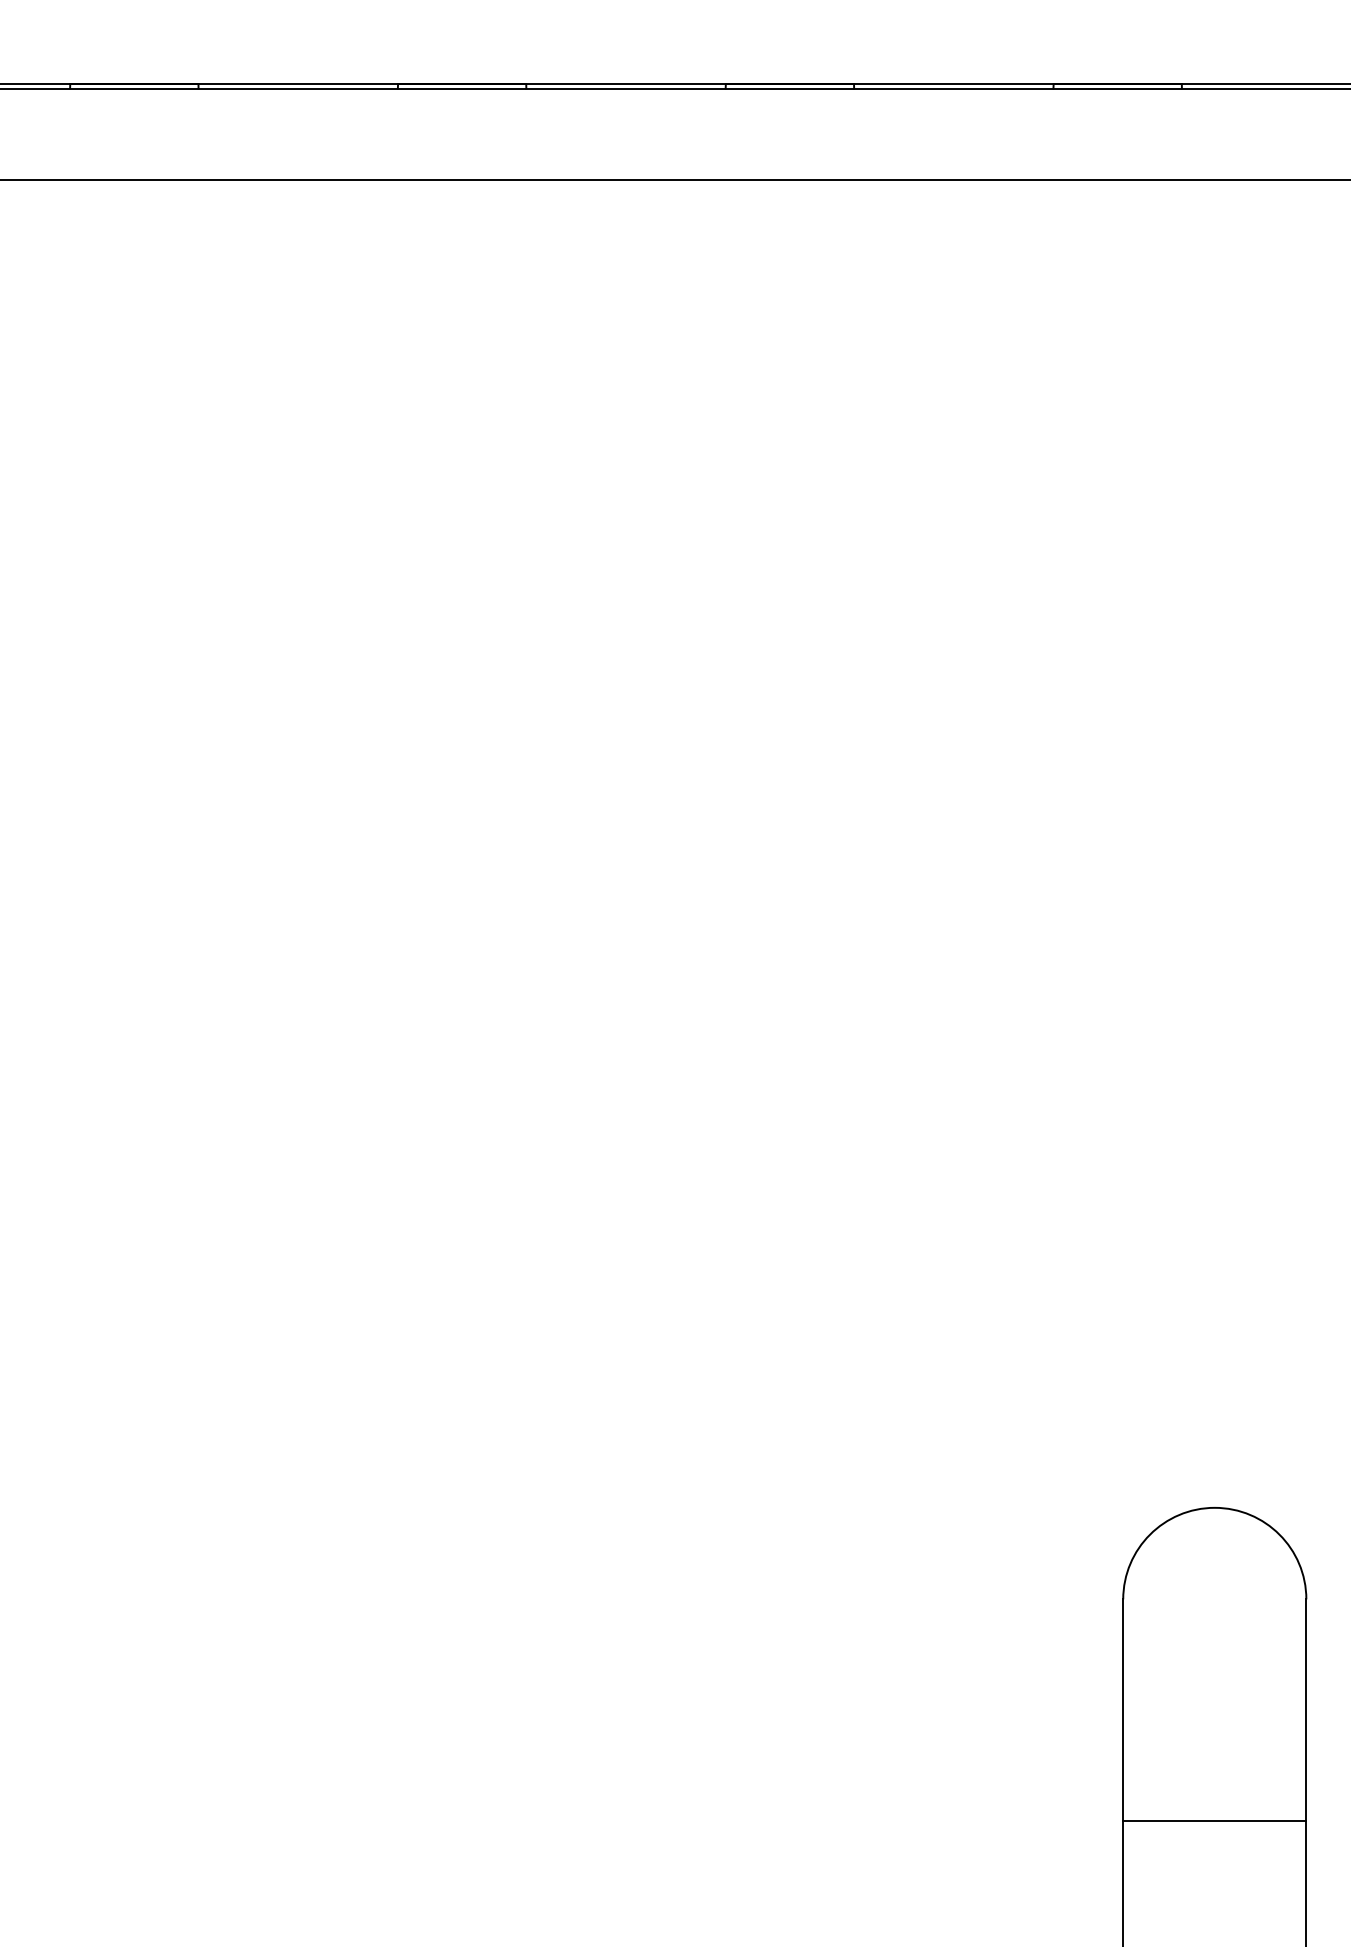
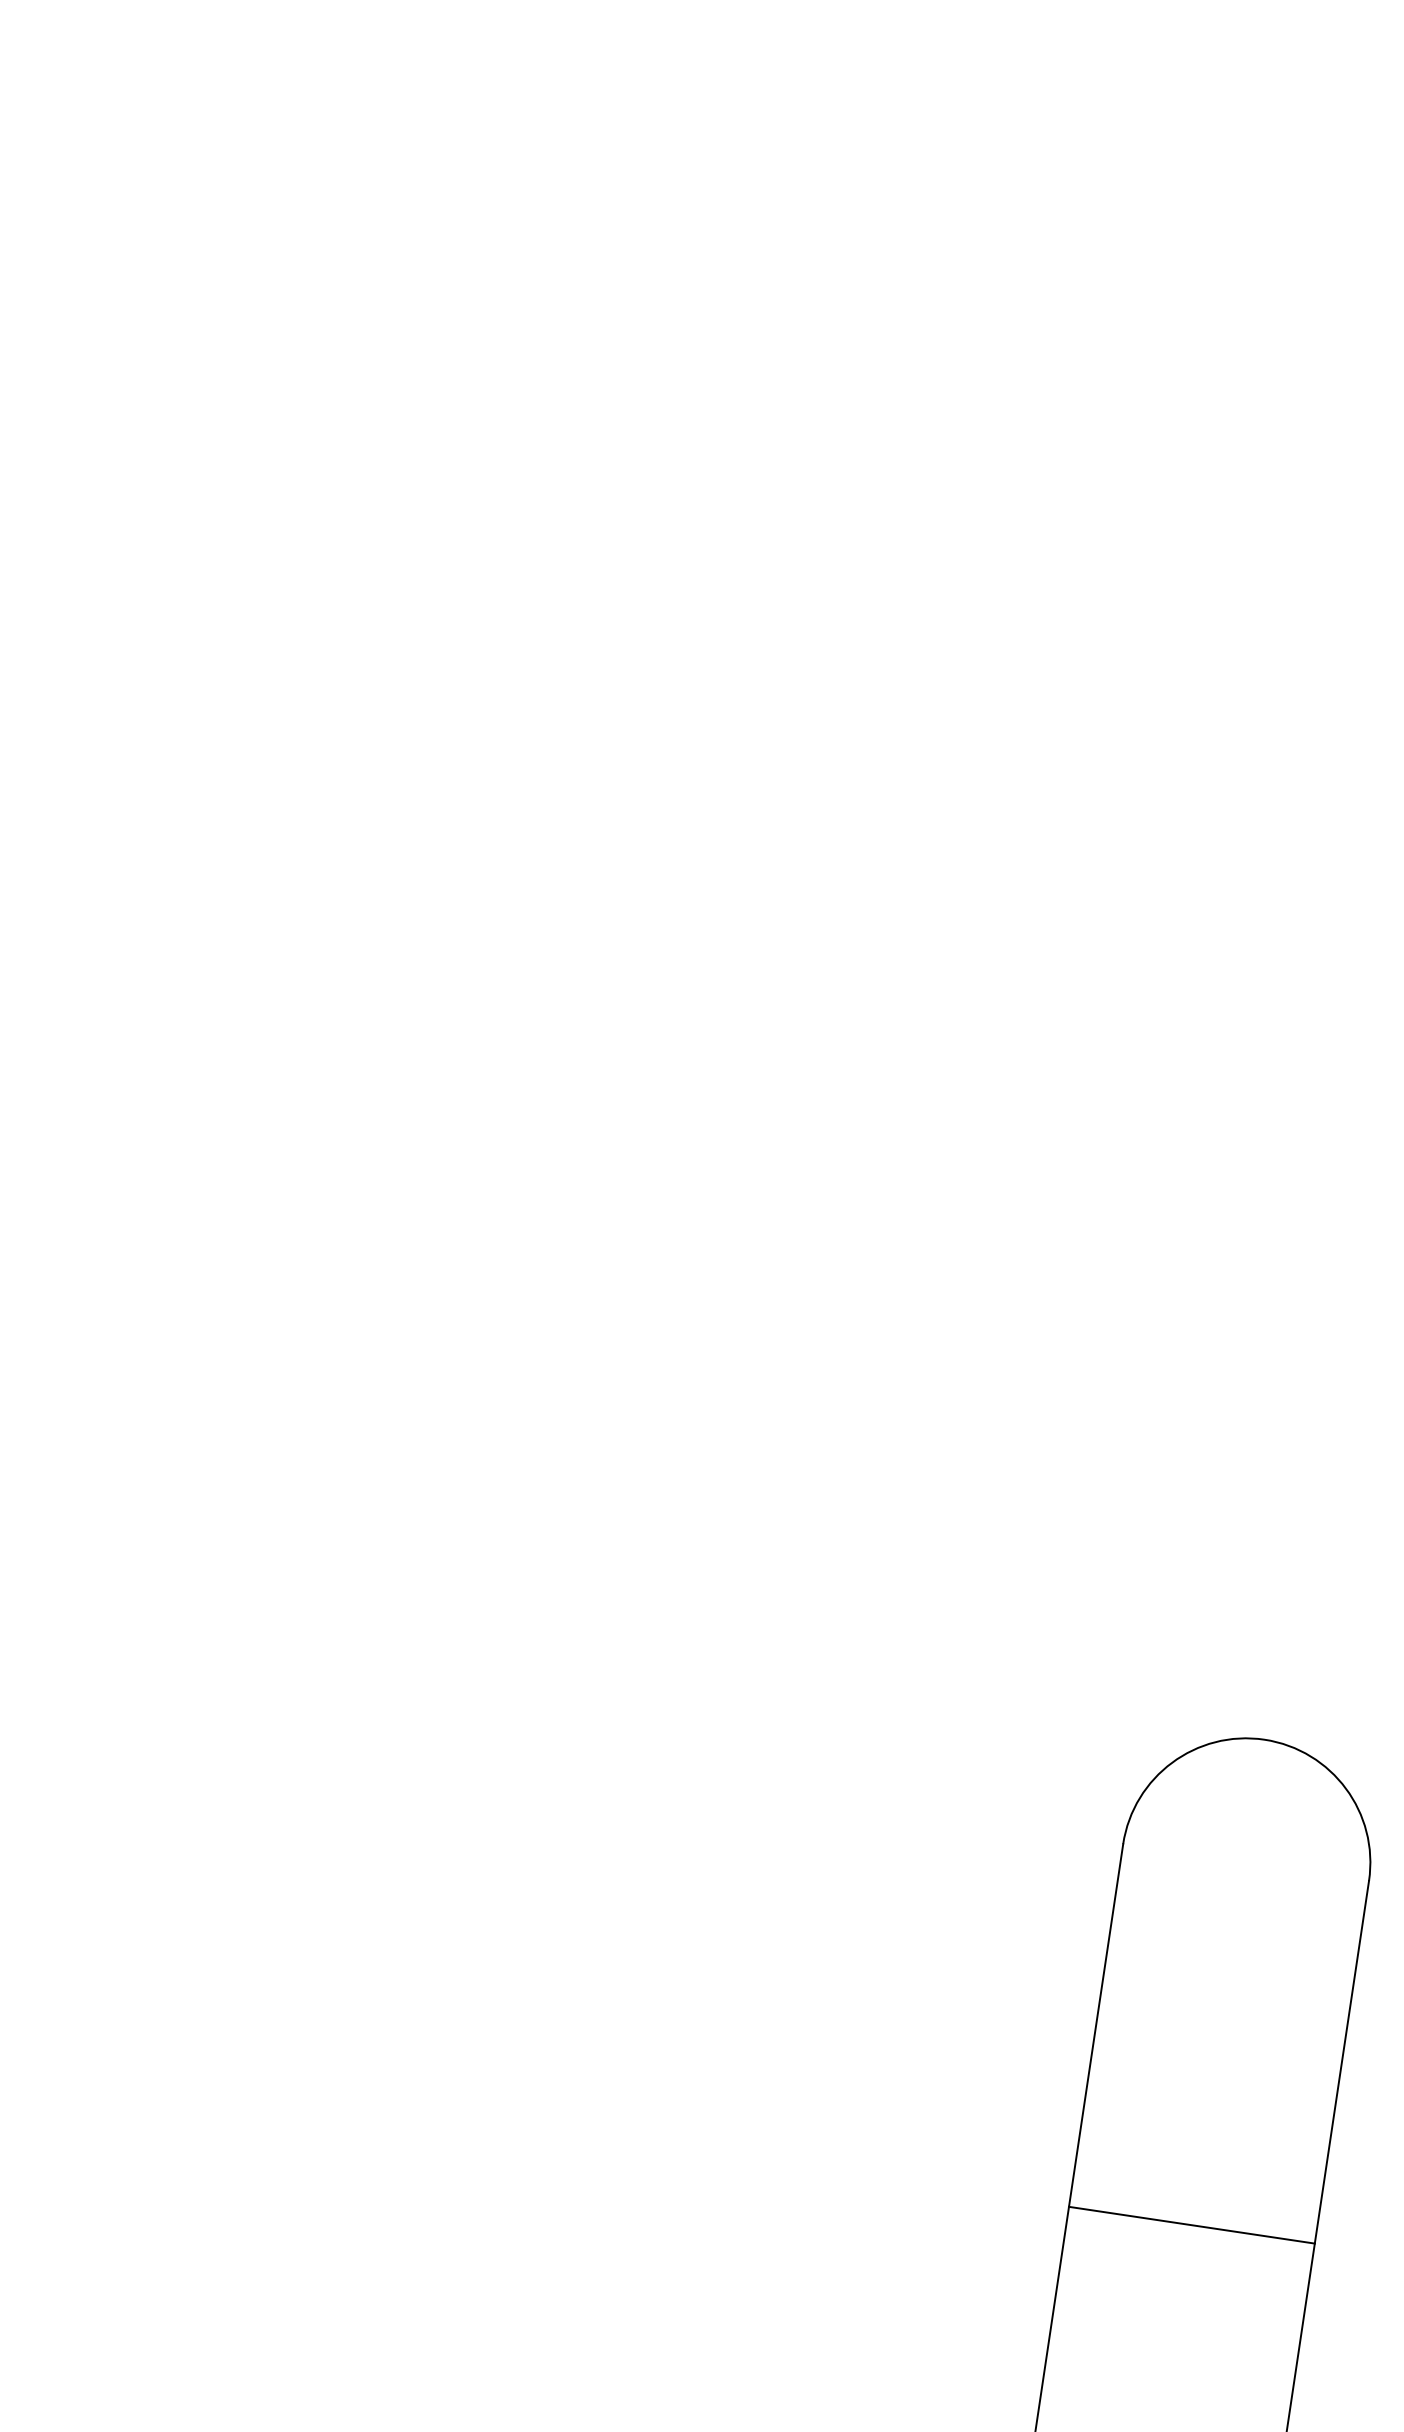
line: (1214, 1820) -> (1191, 2225), moved

